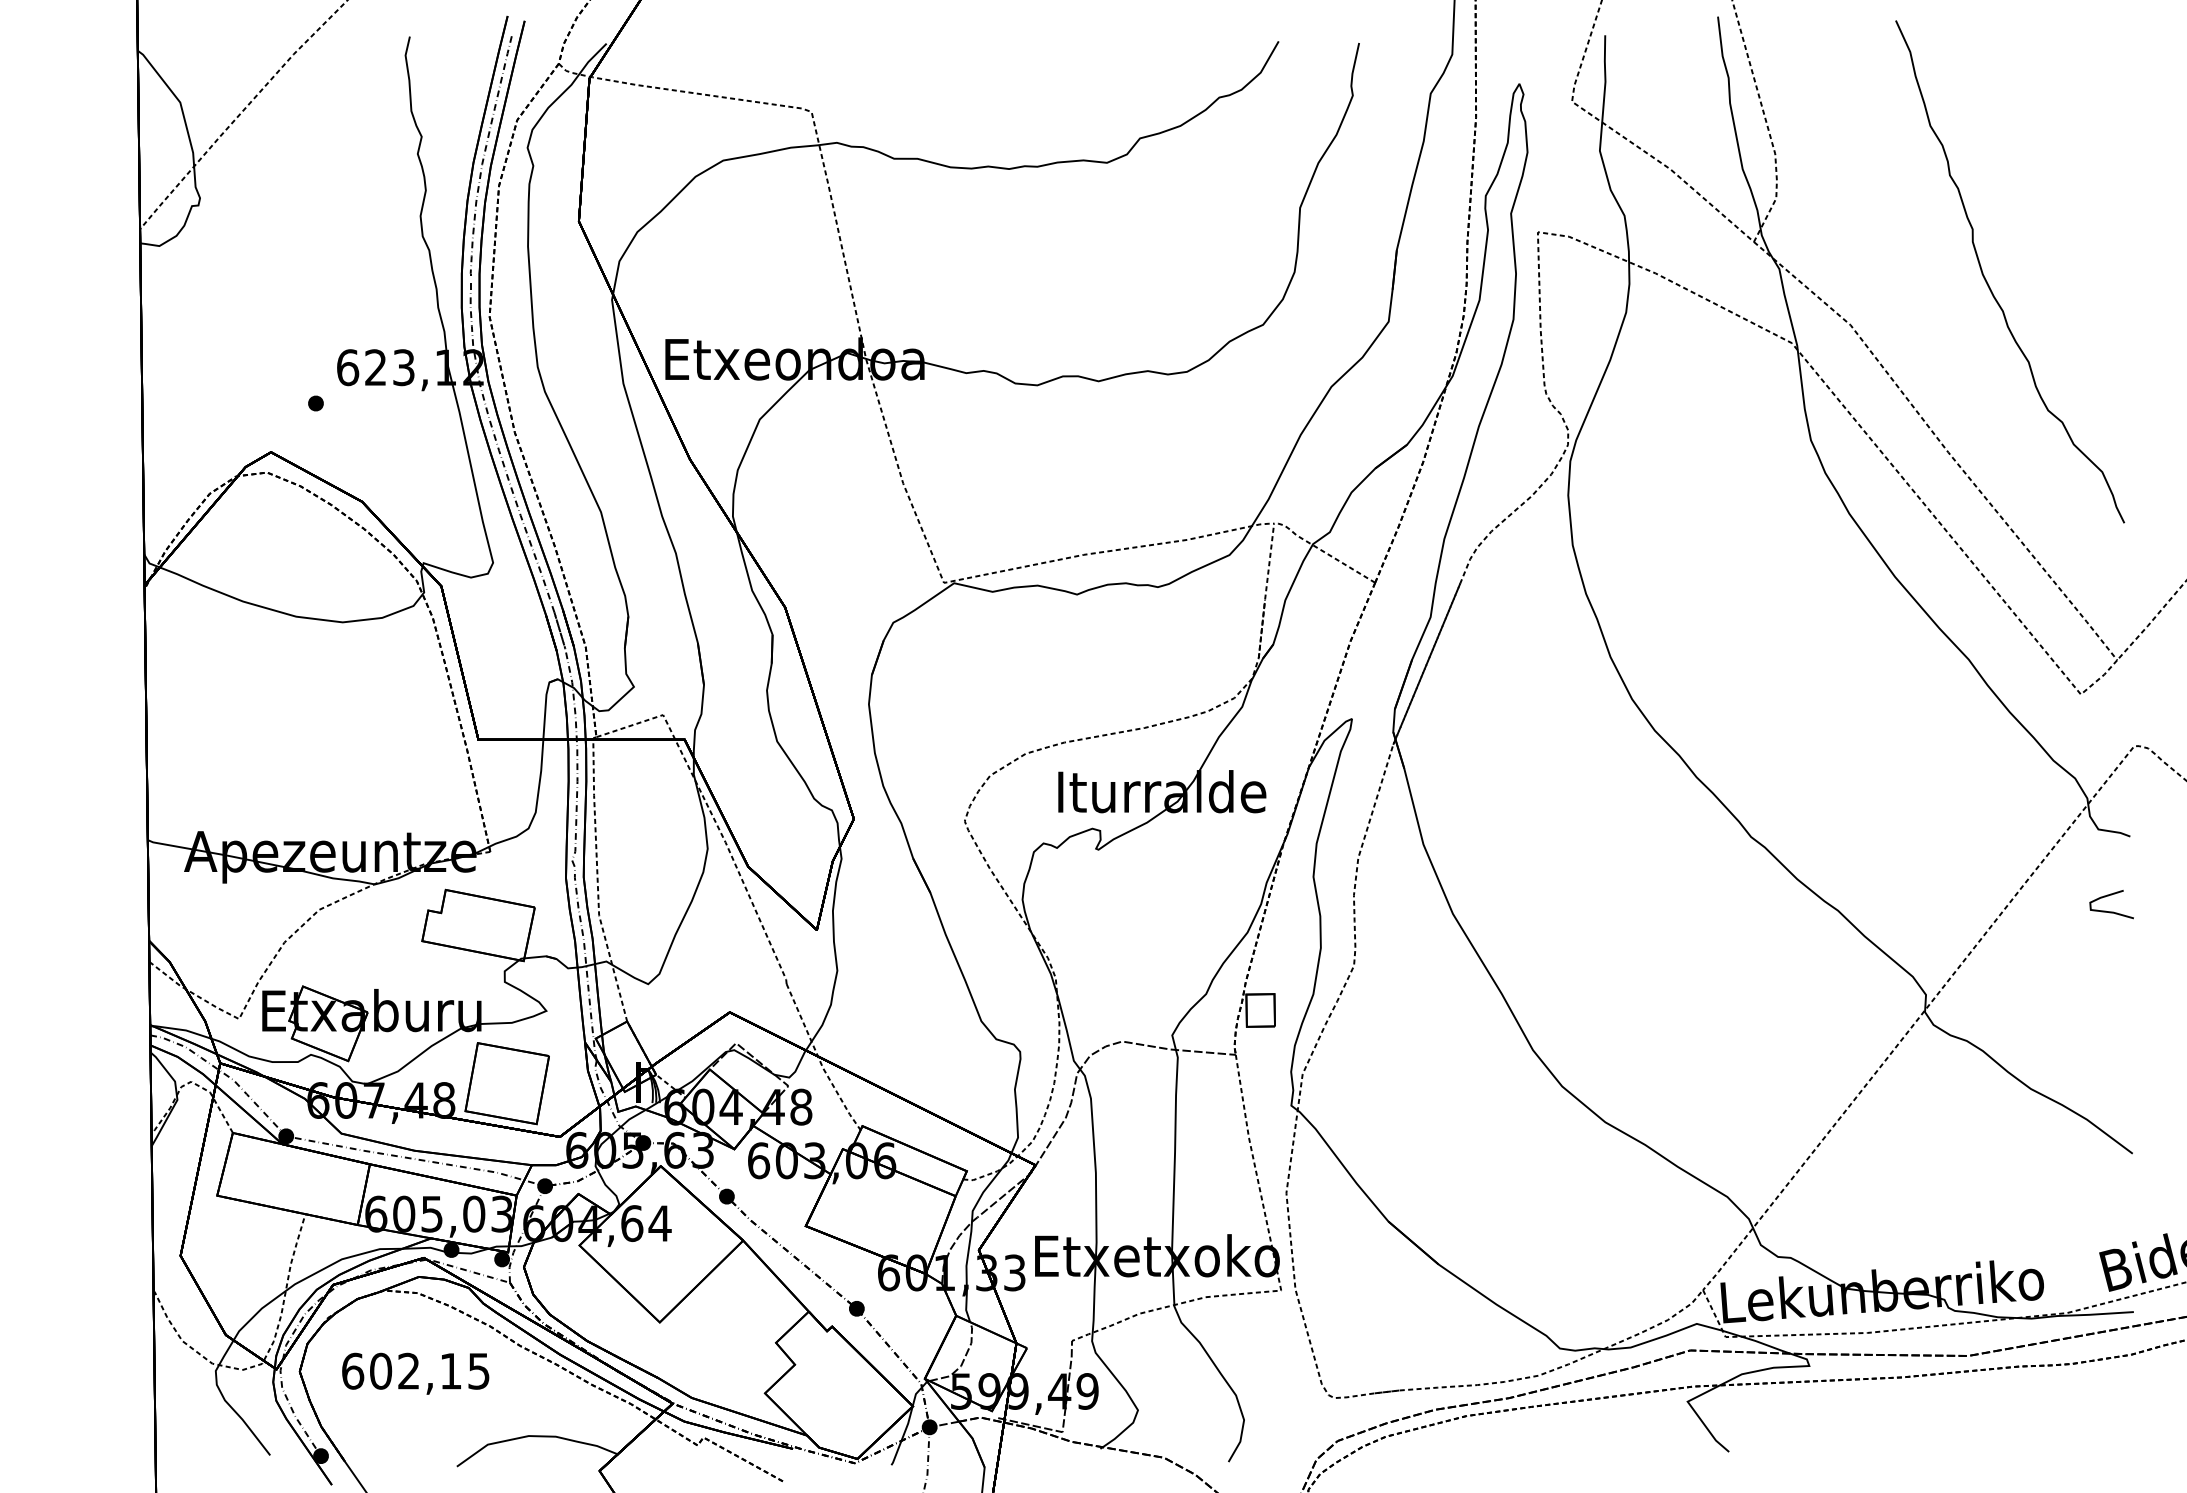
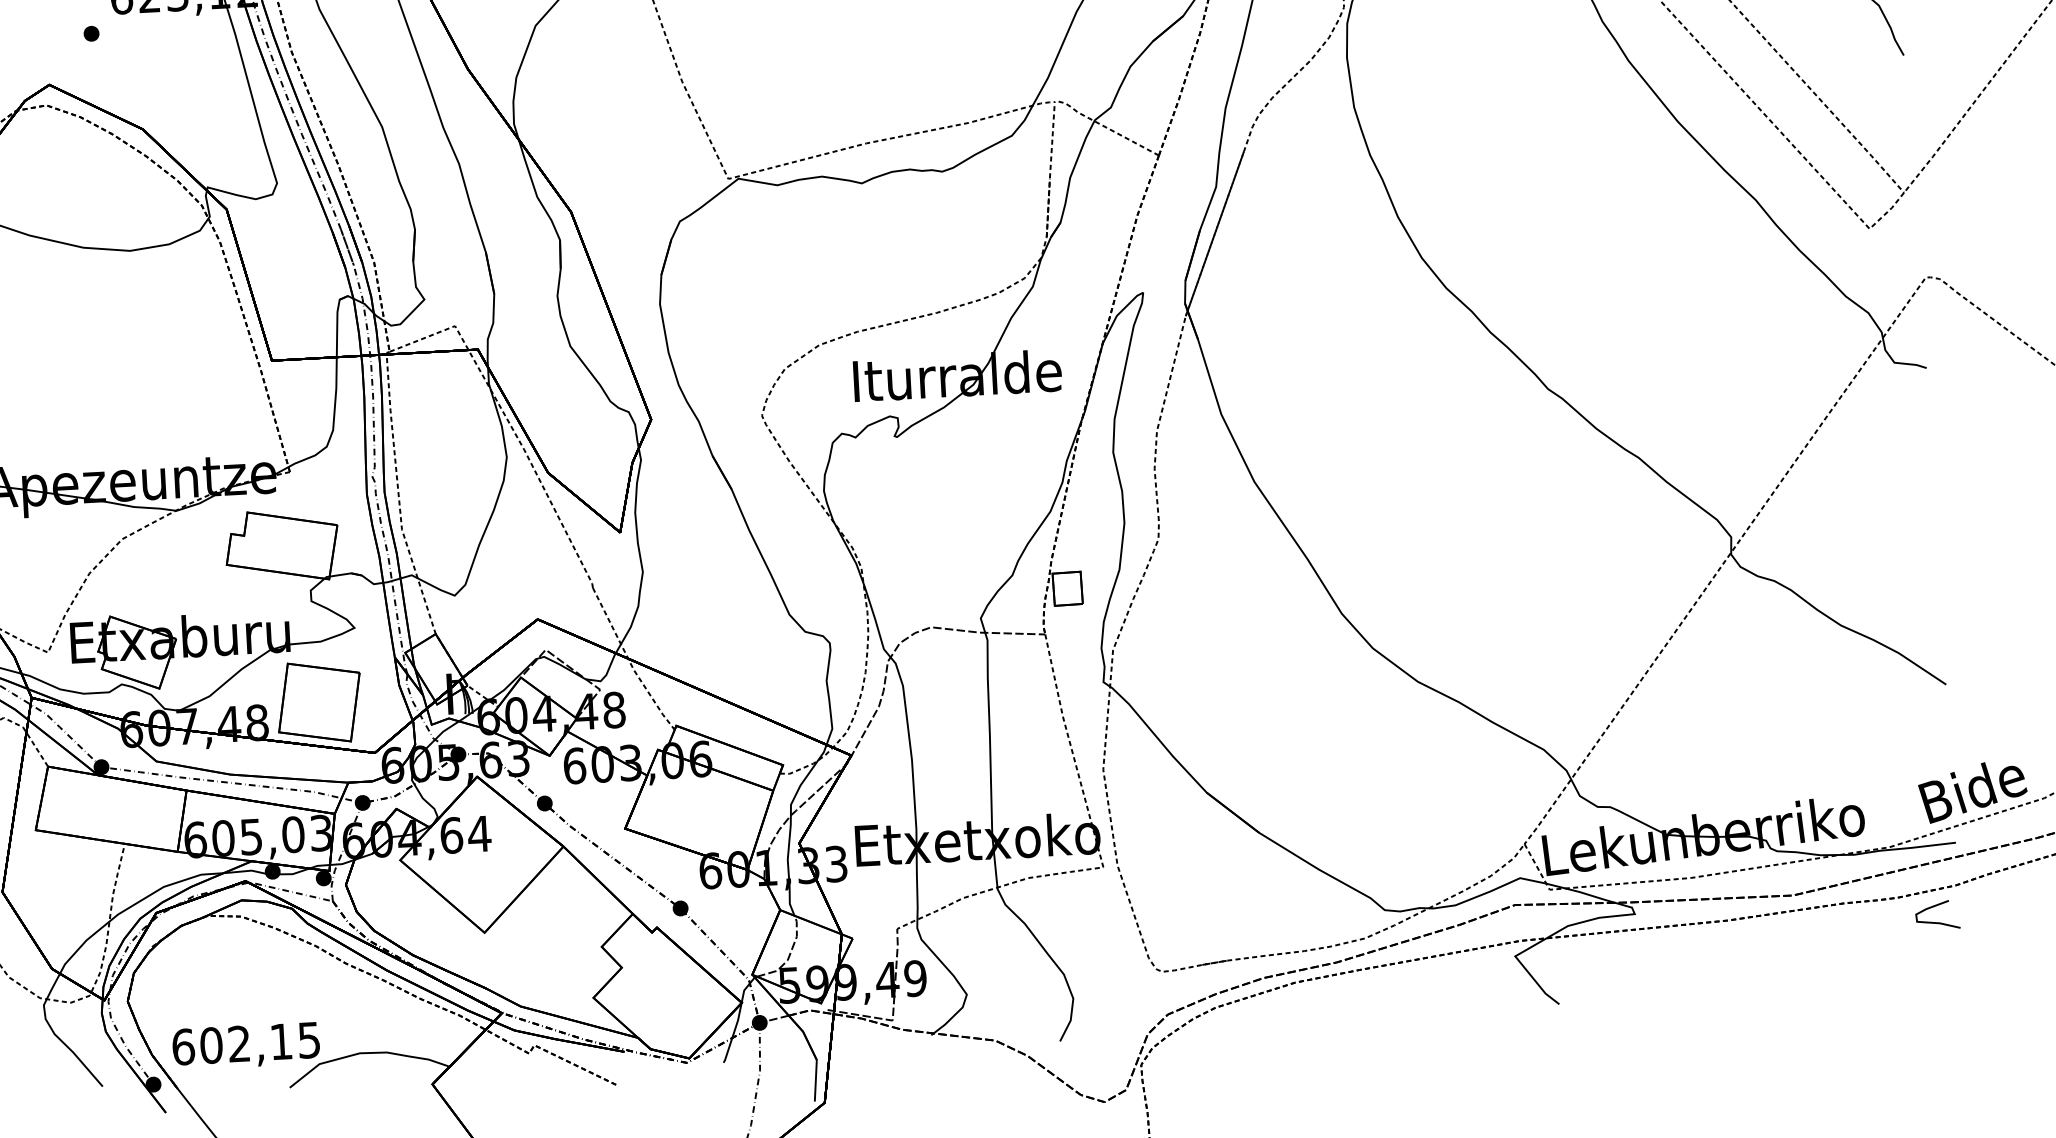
curve: (2111, 911) -> (1937, 922), moved
text: (415, 1373) -> (246, 1045), moved

